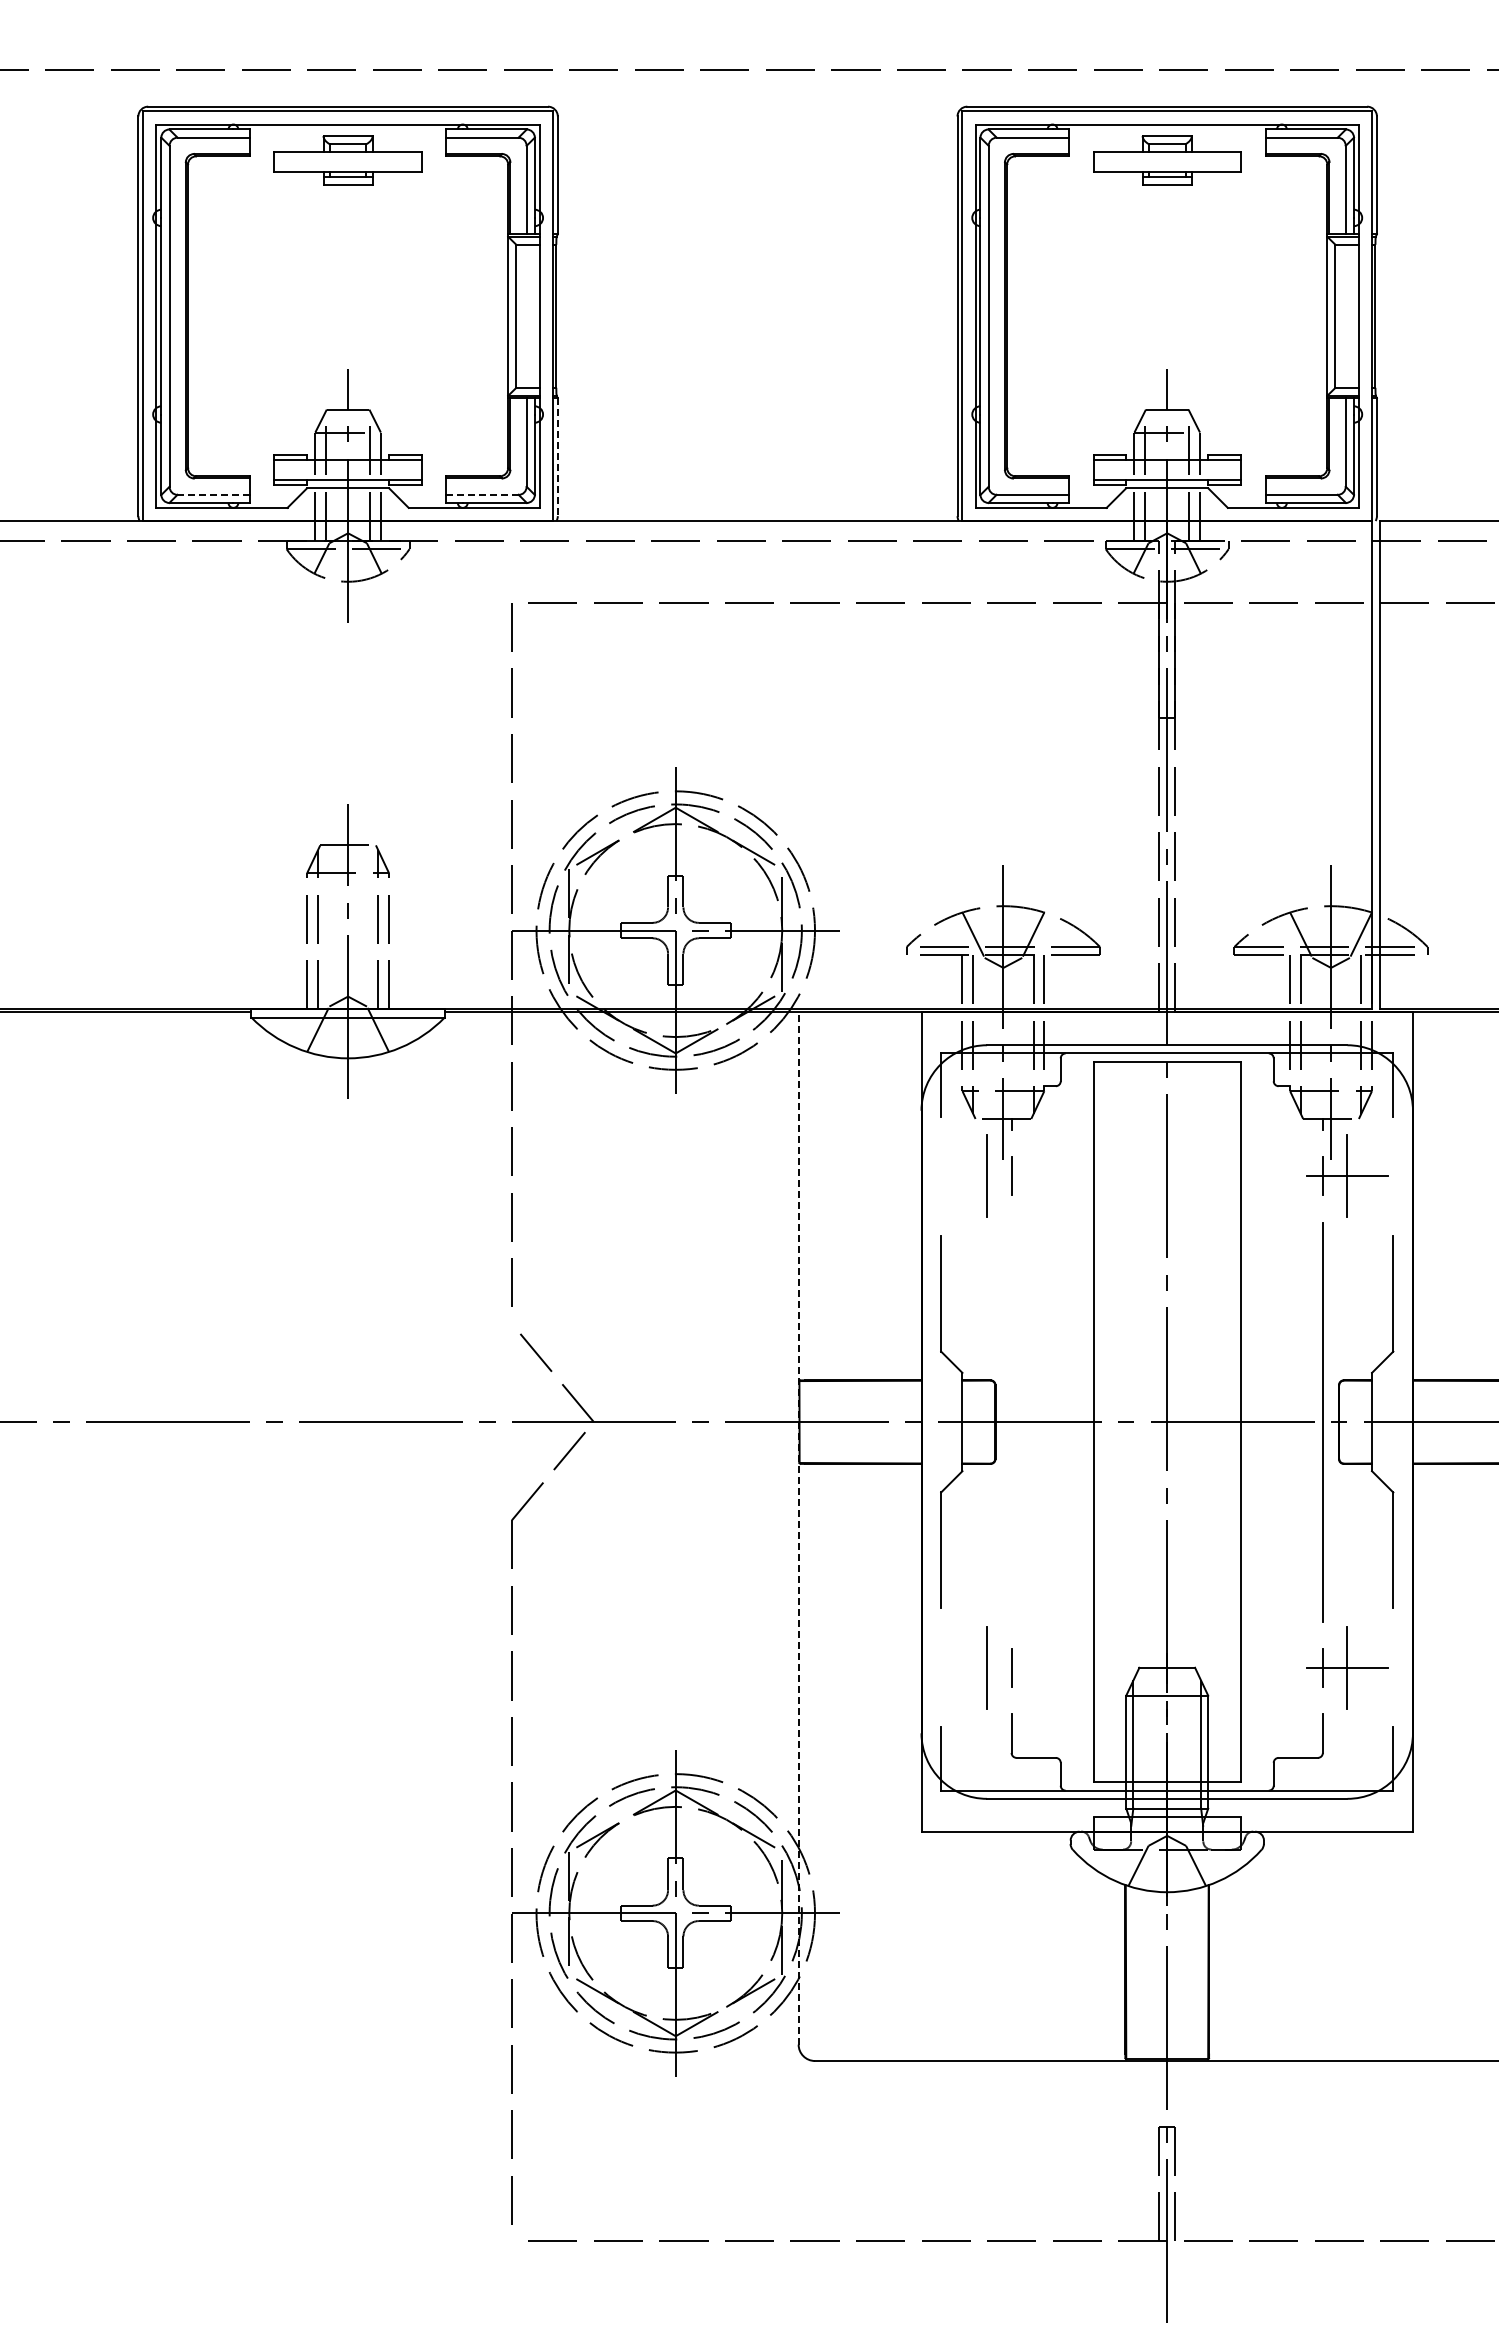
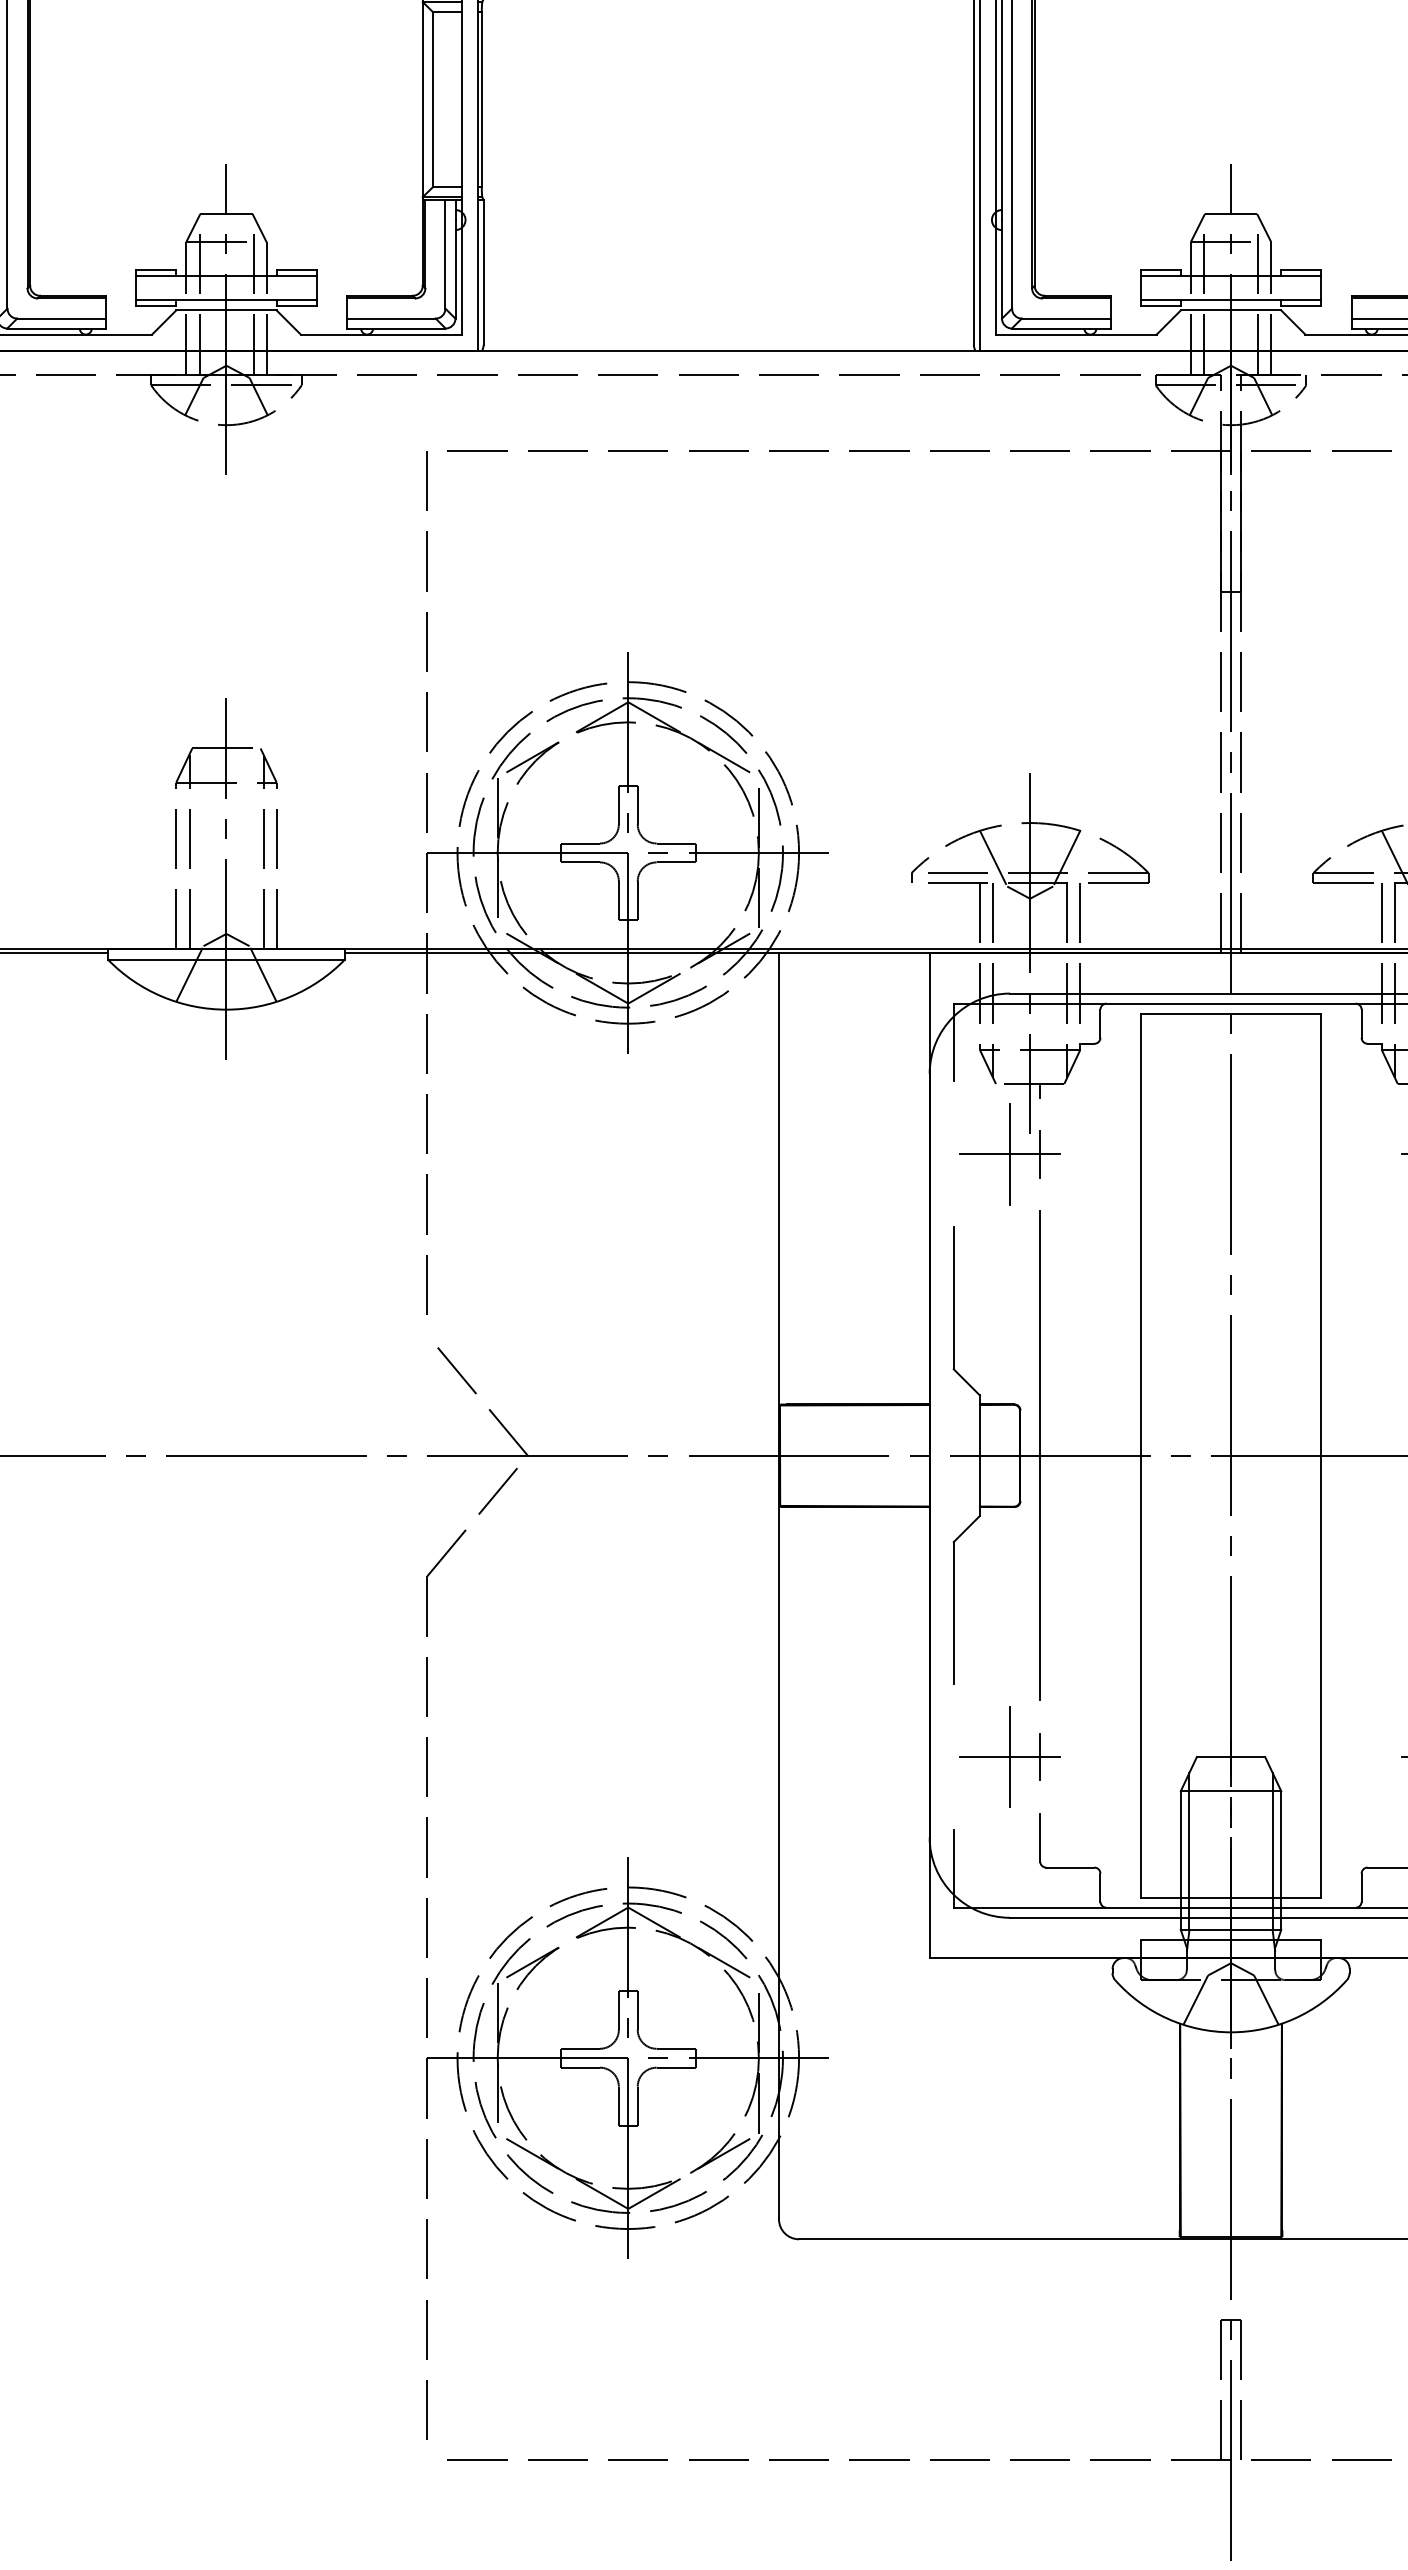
line: (557, 457) -> (483, 272), dashed -> solid
line: (213, 494) -> (61, 318), dashed -> solid
line: (482, 494) -> (391, 318), dashed -> solid
line: (986, 1176) -> (1009, 1154), added
line: (1011, 1421) -> (1040, 1455), added
line: (798, 1528) -> (778, 1586), dashed -> solid
line: (986, 1667) -> (1009, 1756), added

